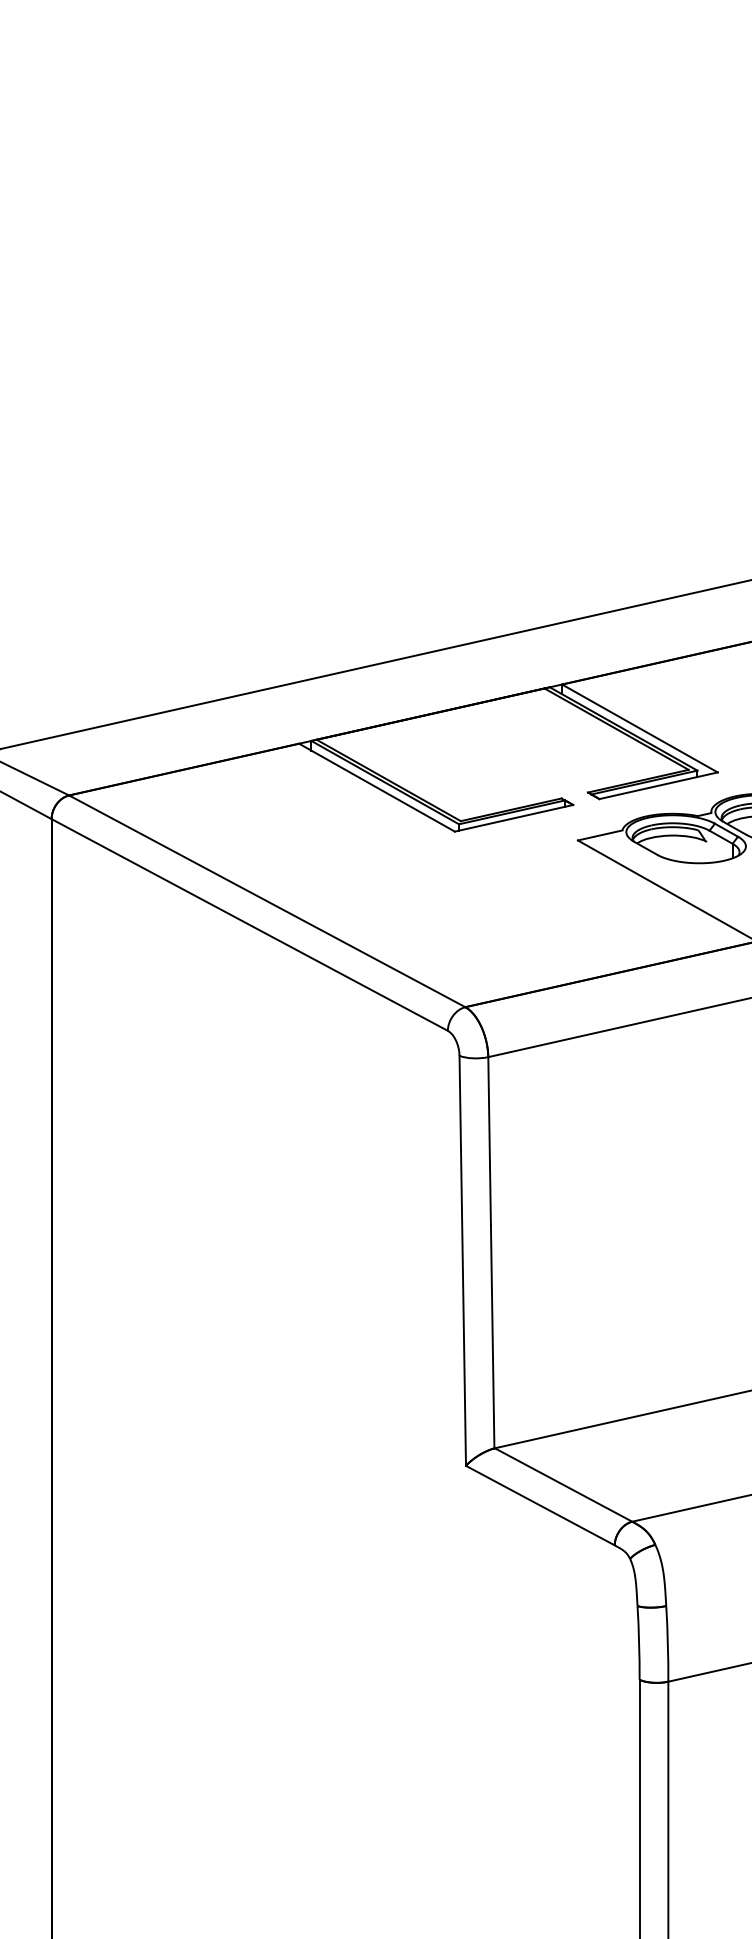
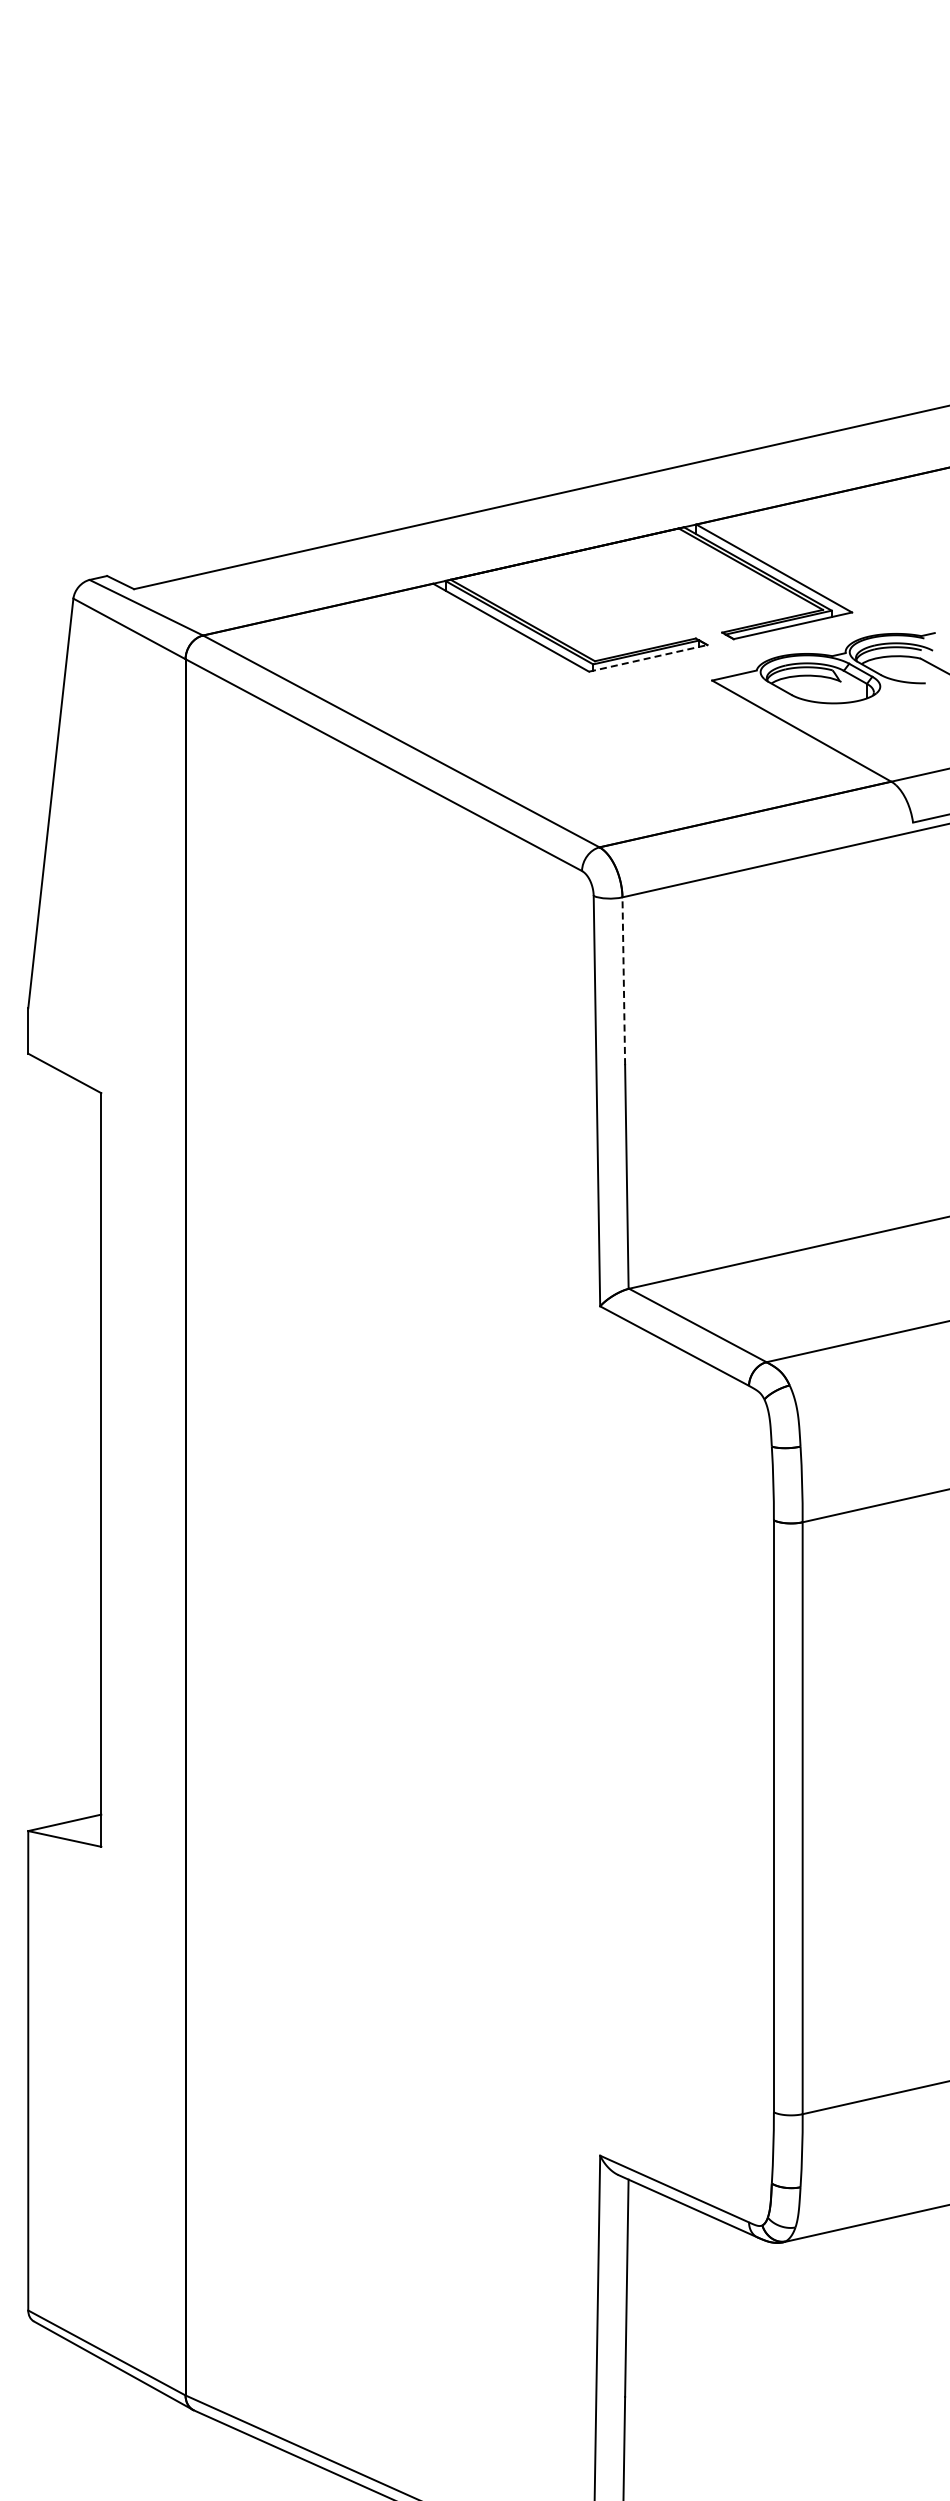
line: (514, 818) -> (648, 658), solid -> dashed
line: (489, 1141) -> (623, 981), solid -> dashed

